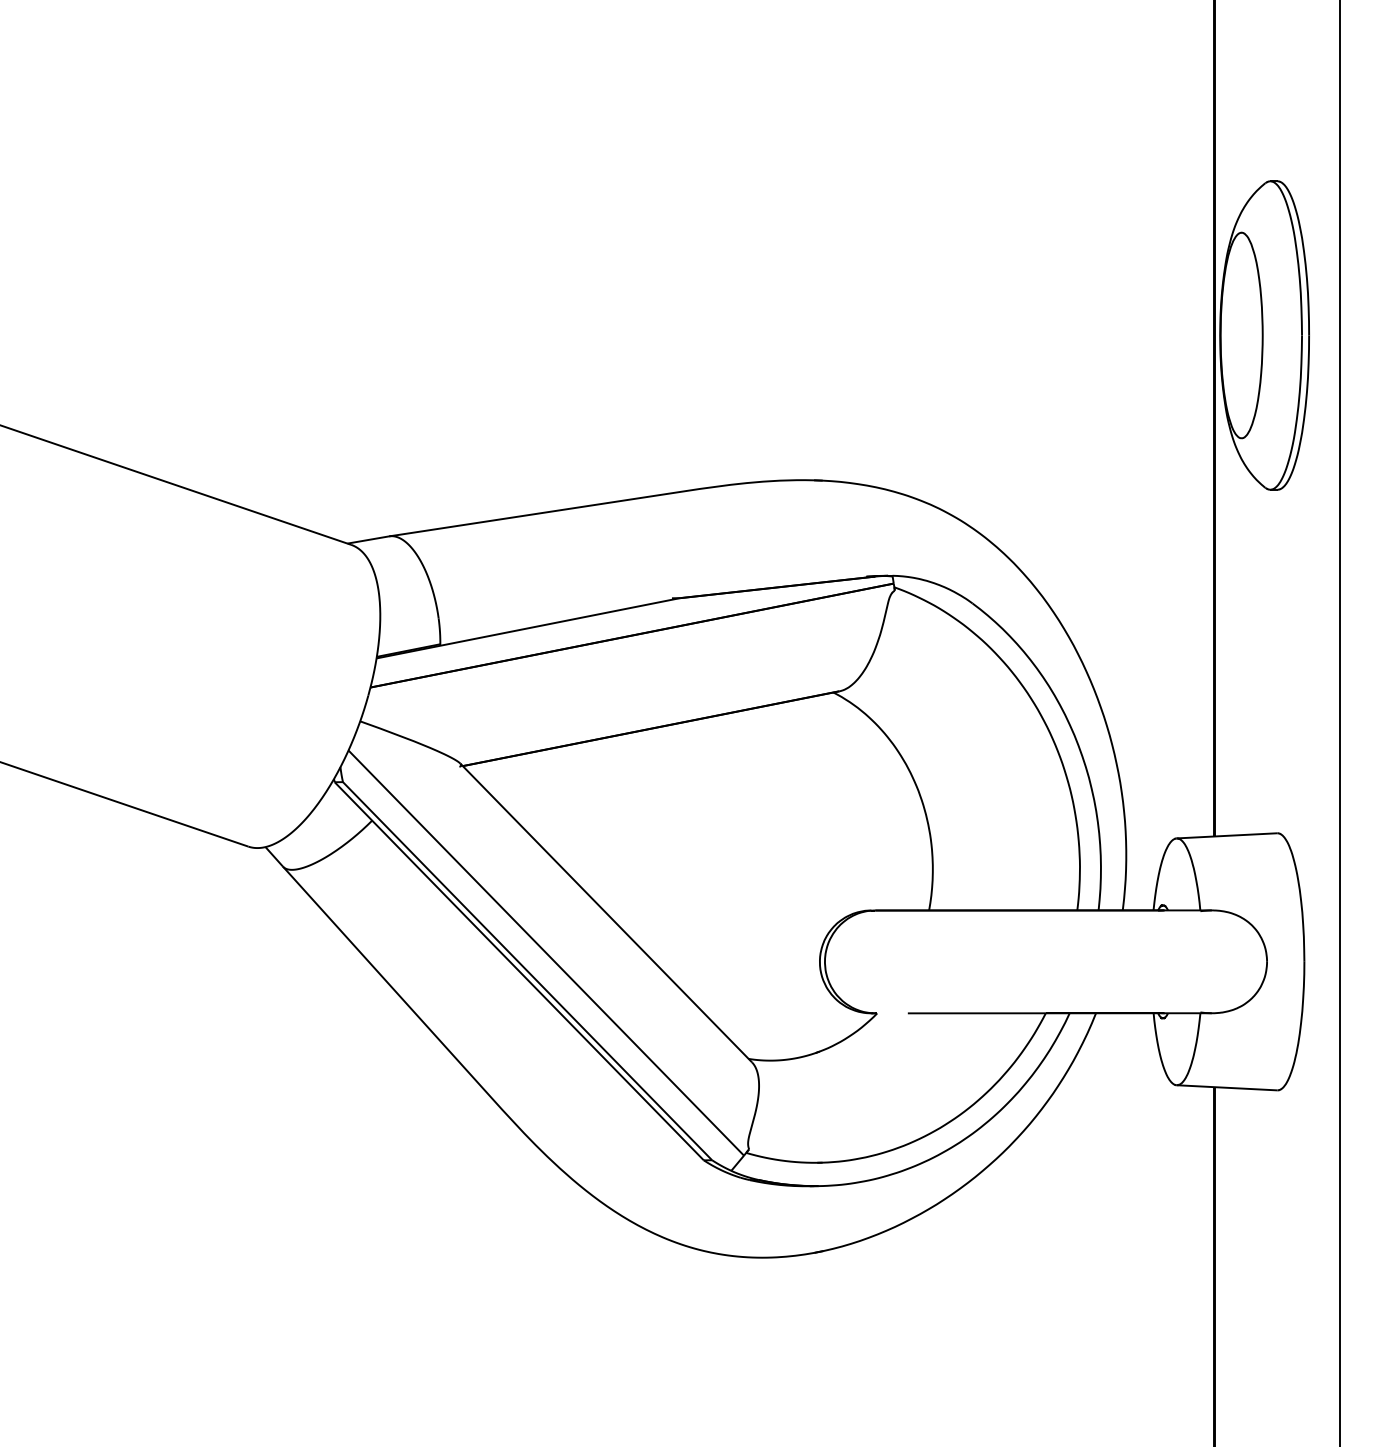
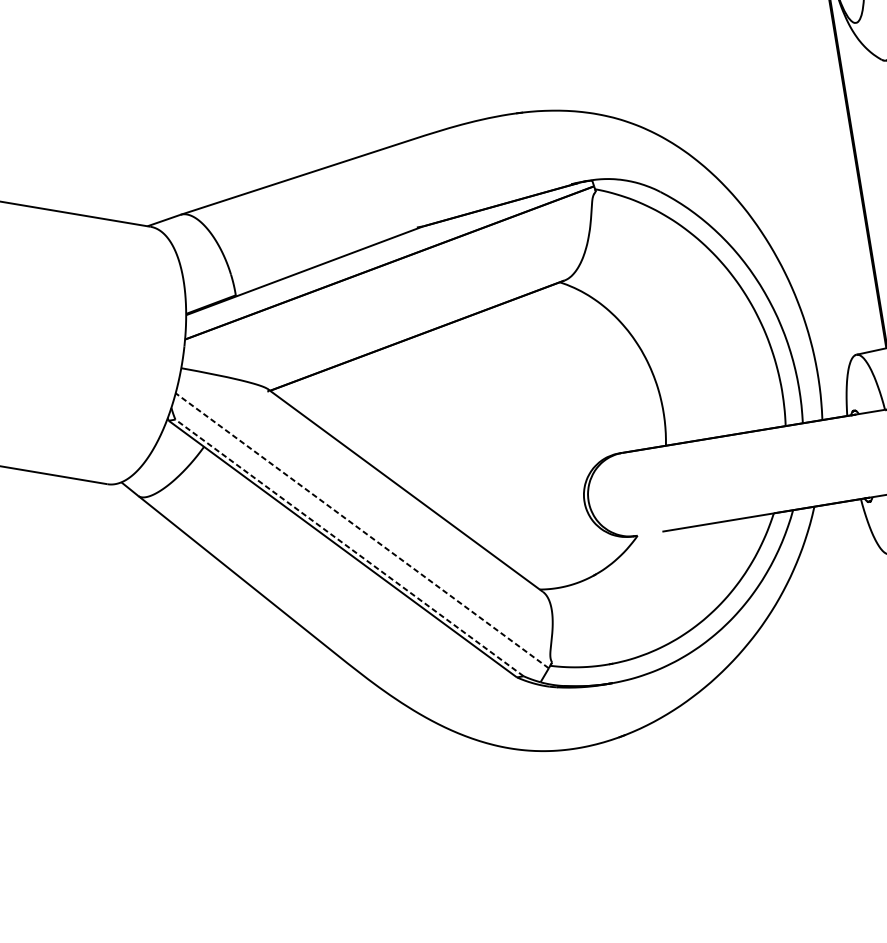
line: (545, 952) -> (361, 530), solid -> dashed
line: (527, 970) -> (349, 547), solid -> dashed

